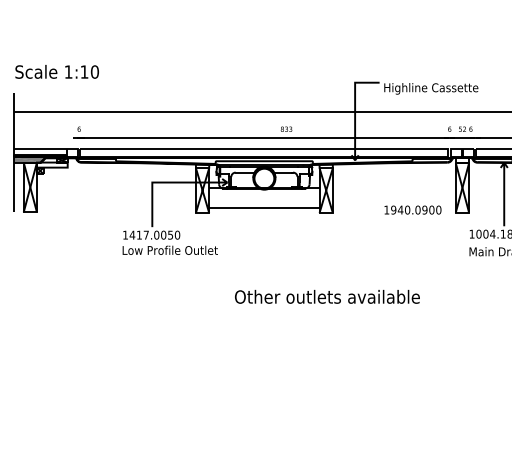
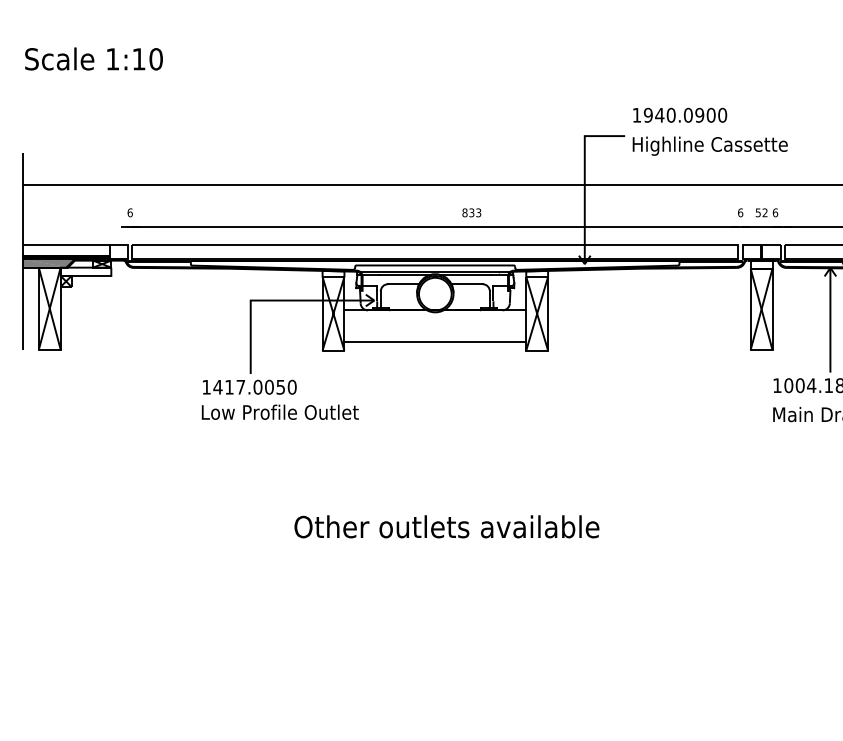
text: (56, 71) -> (92, 58), moved
text: (412, 209) -> (679, 114), moved
text: (327, 296) -> (447, 526), moved

